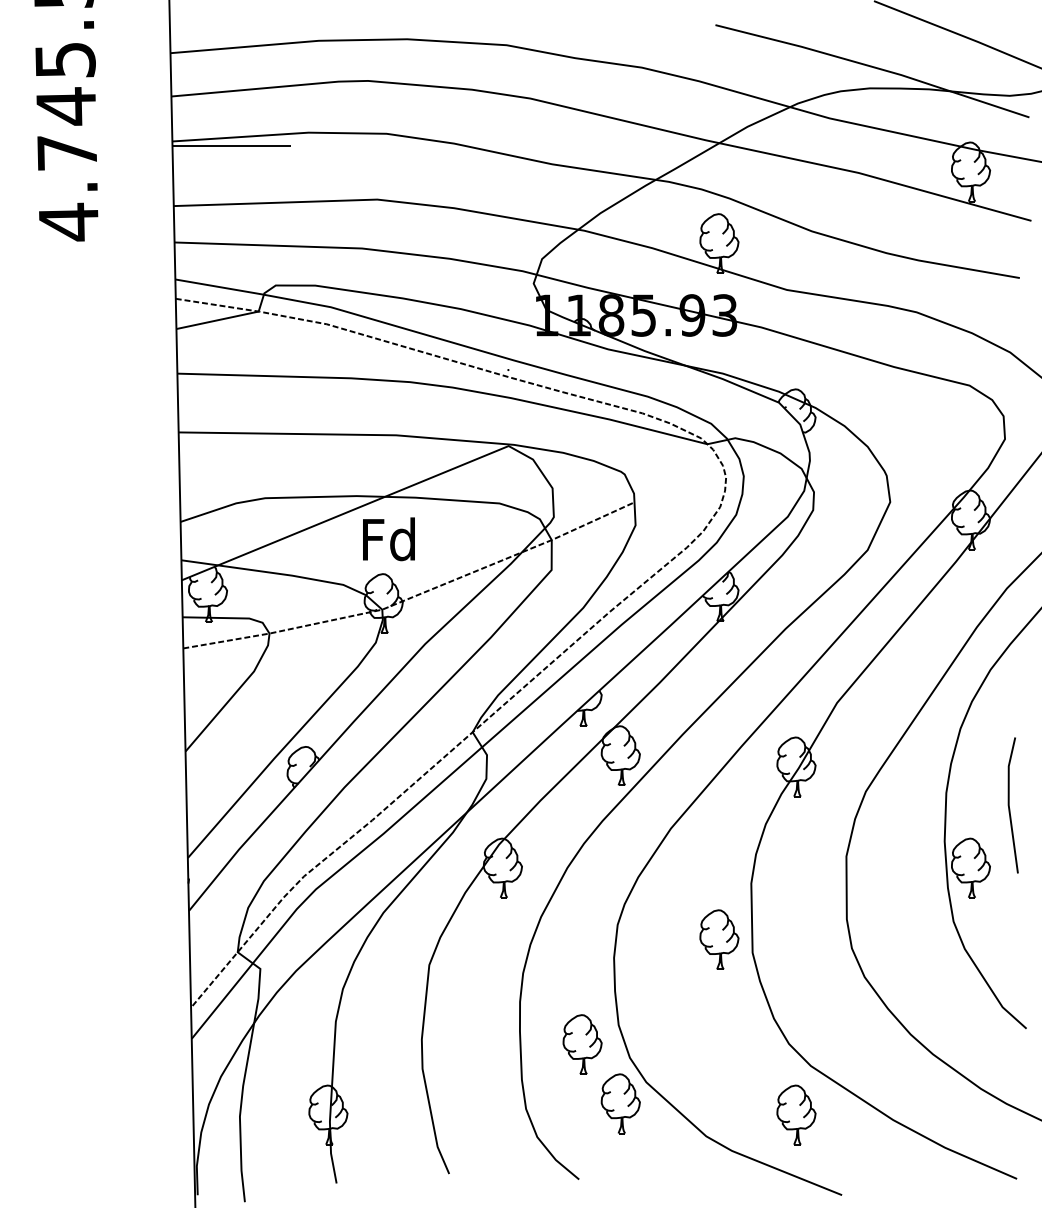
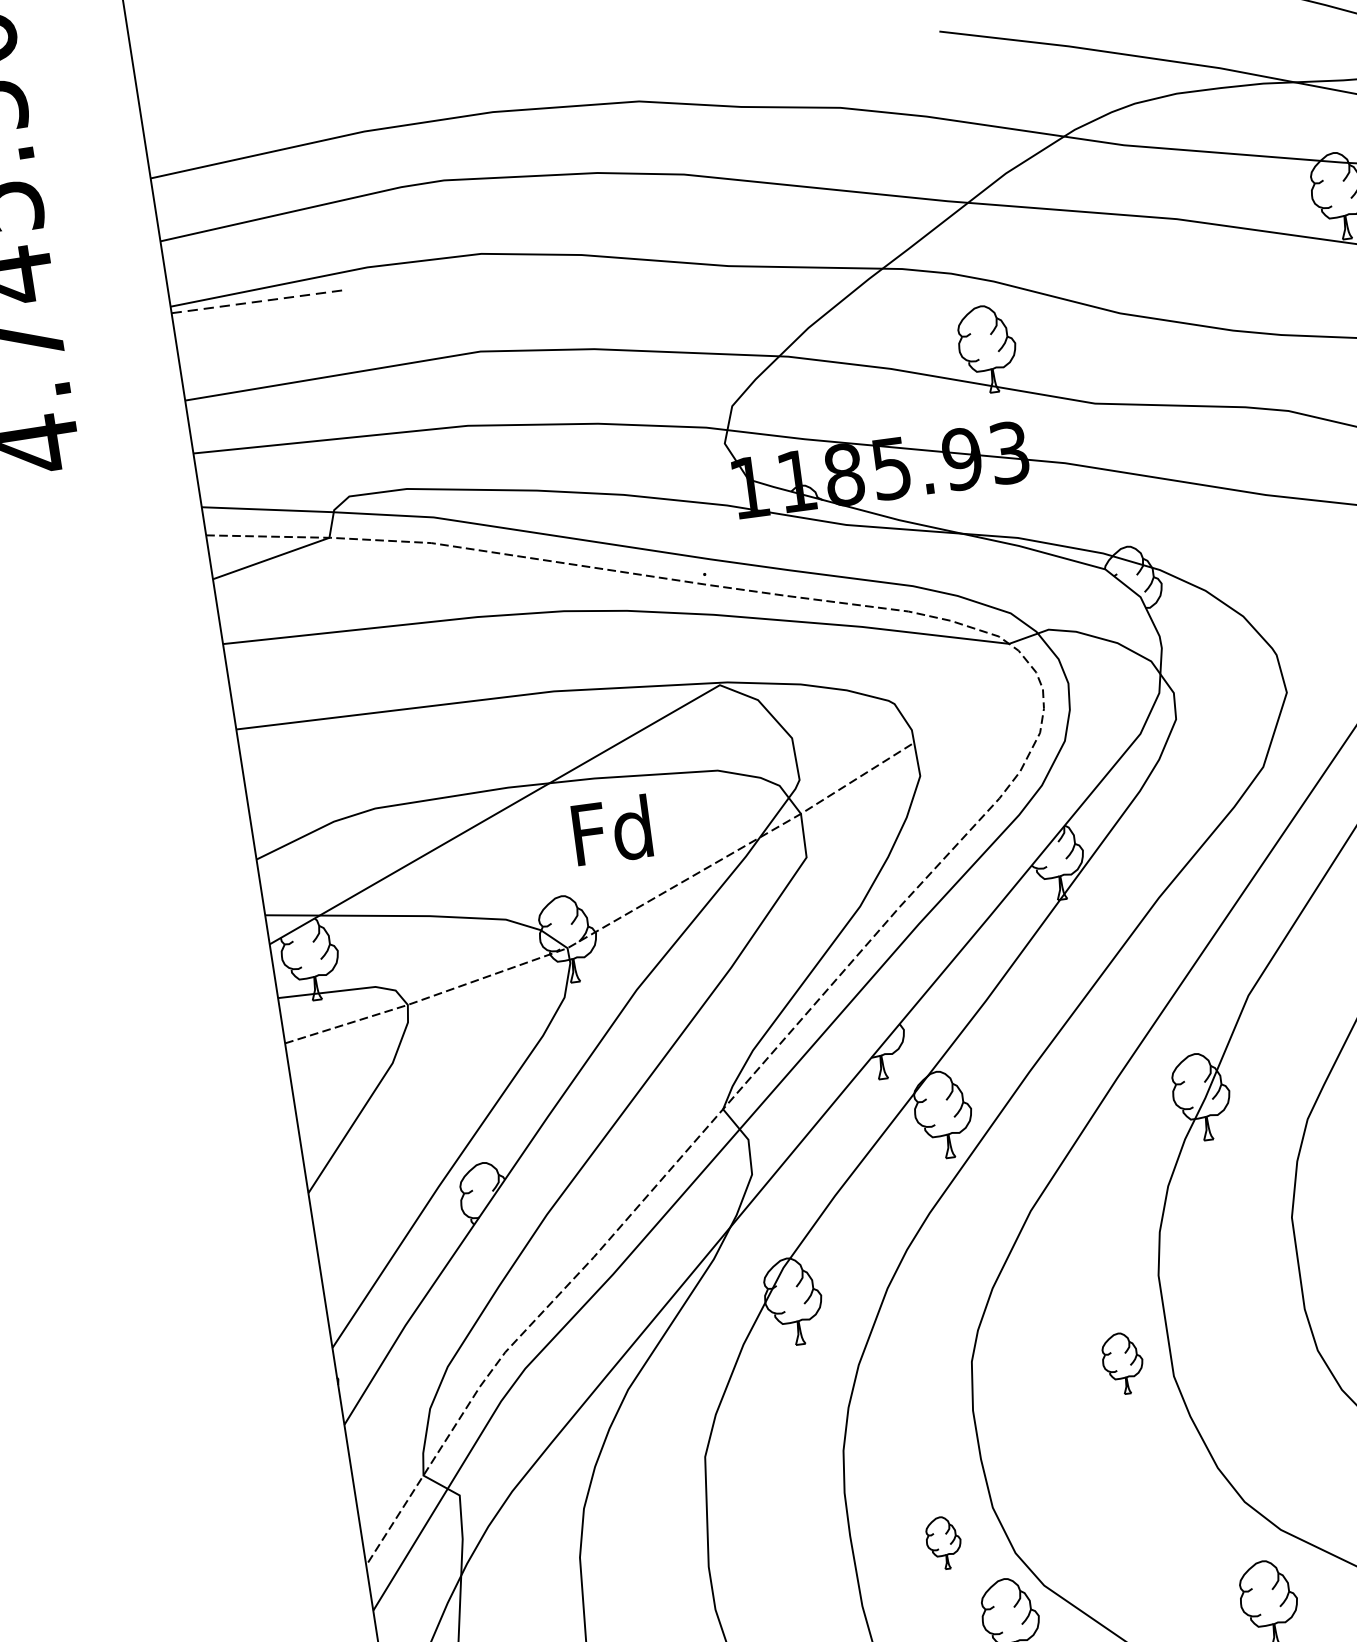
line: (231, 145) -> (257, 301), solid -> dashed
text: (388, 539) -> (611, 830), moved
part: (719, 939) -> (1123, 1363), size x0.7
part: (582, 1044) -> (943, 1542), size x0.6

